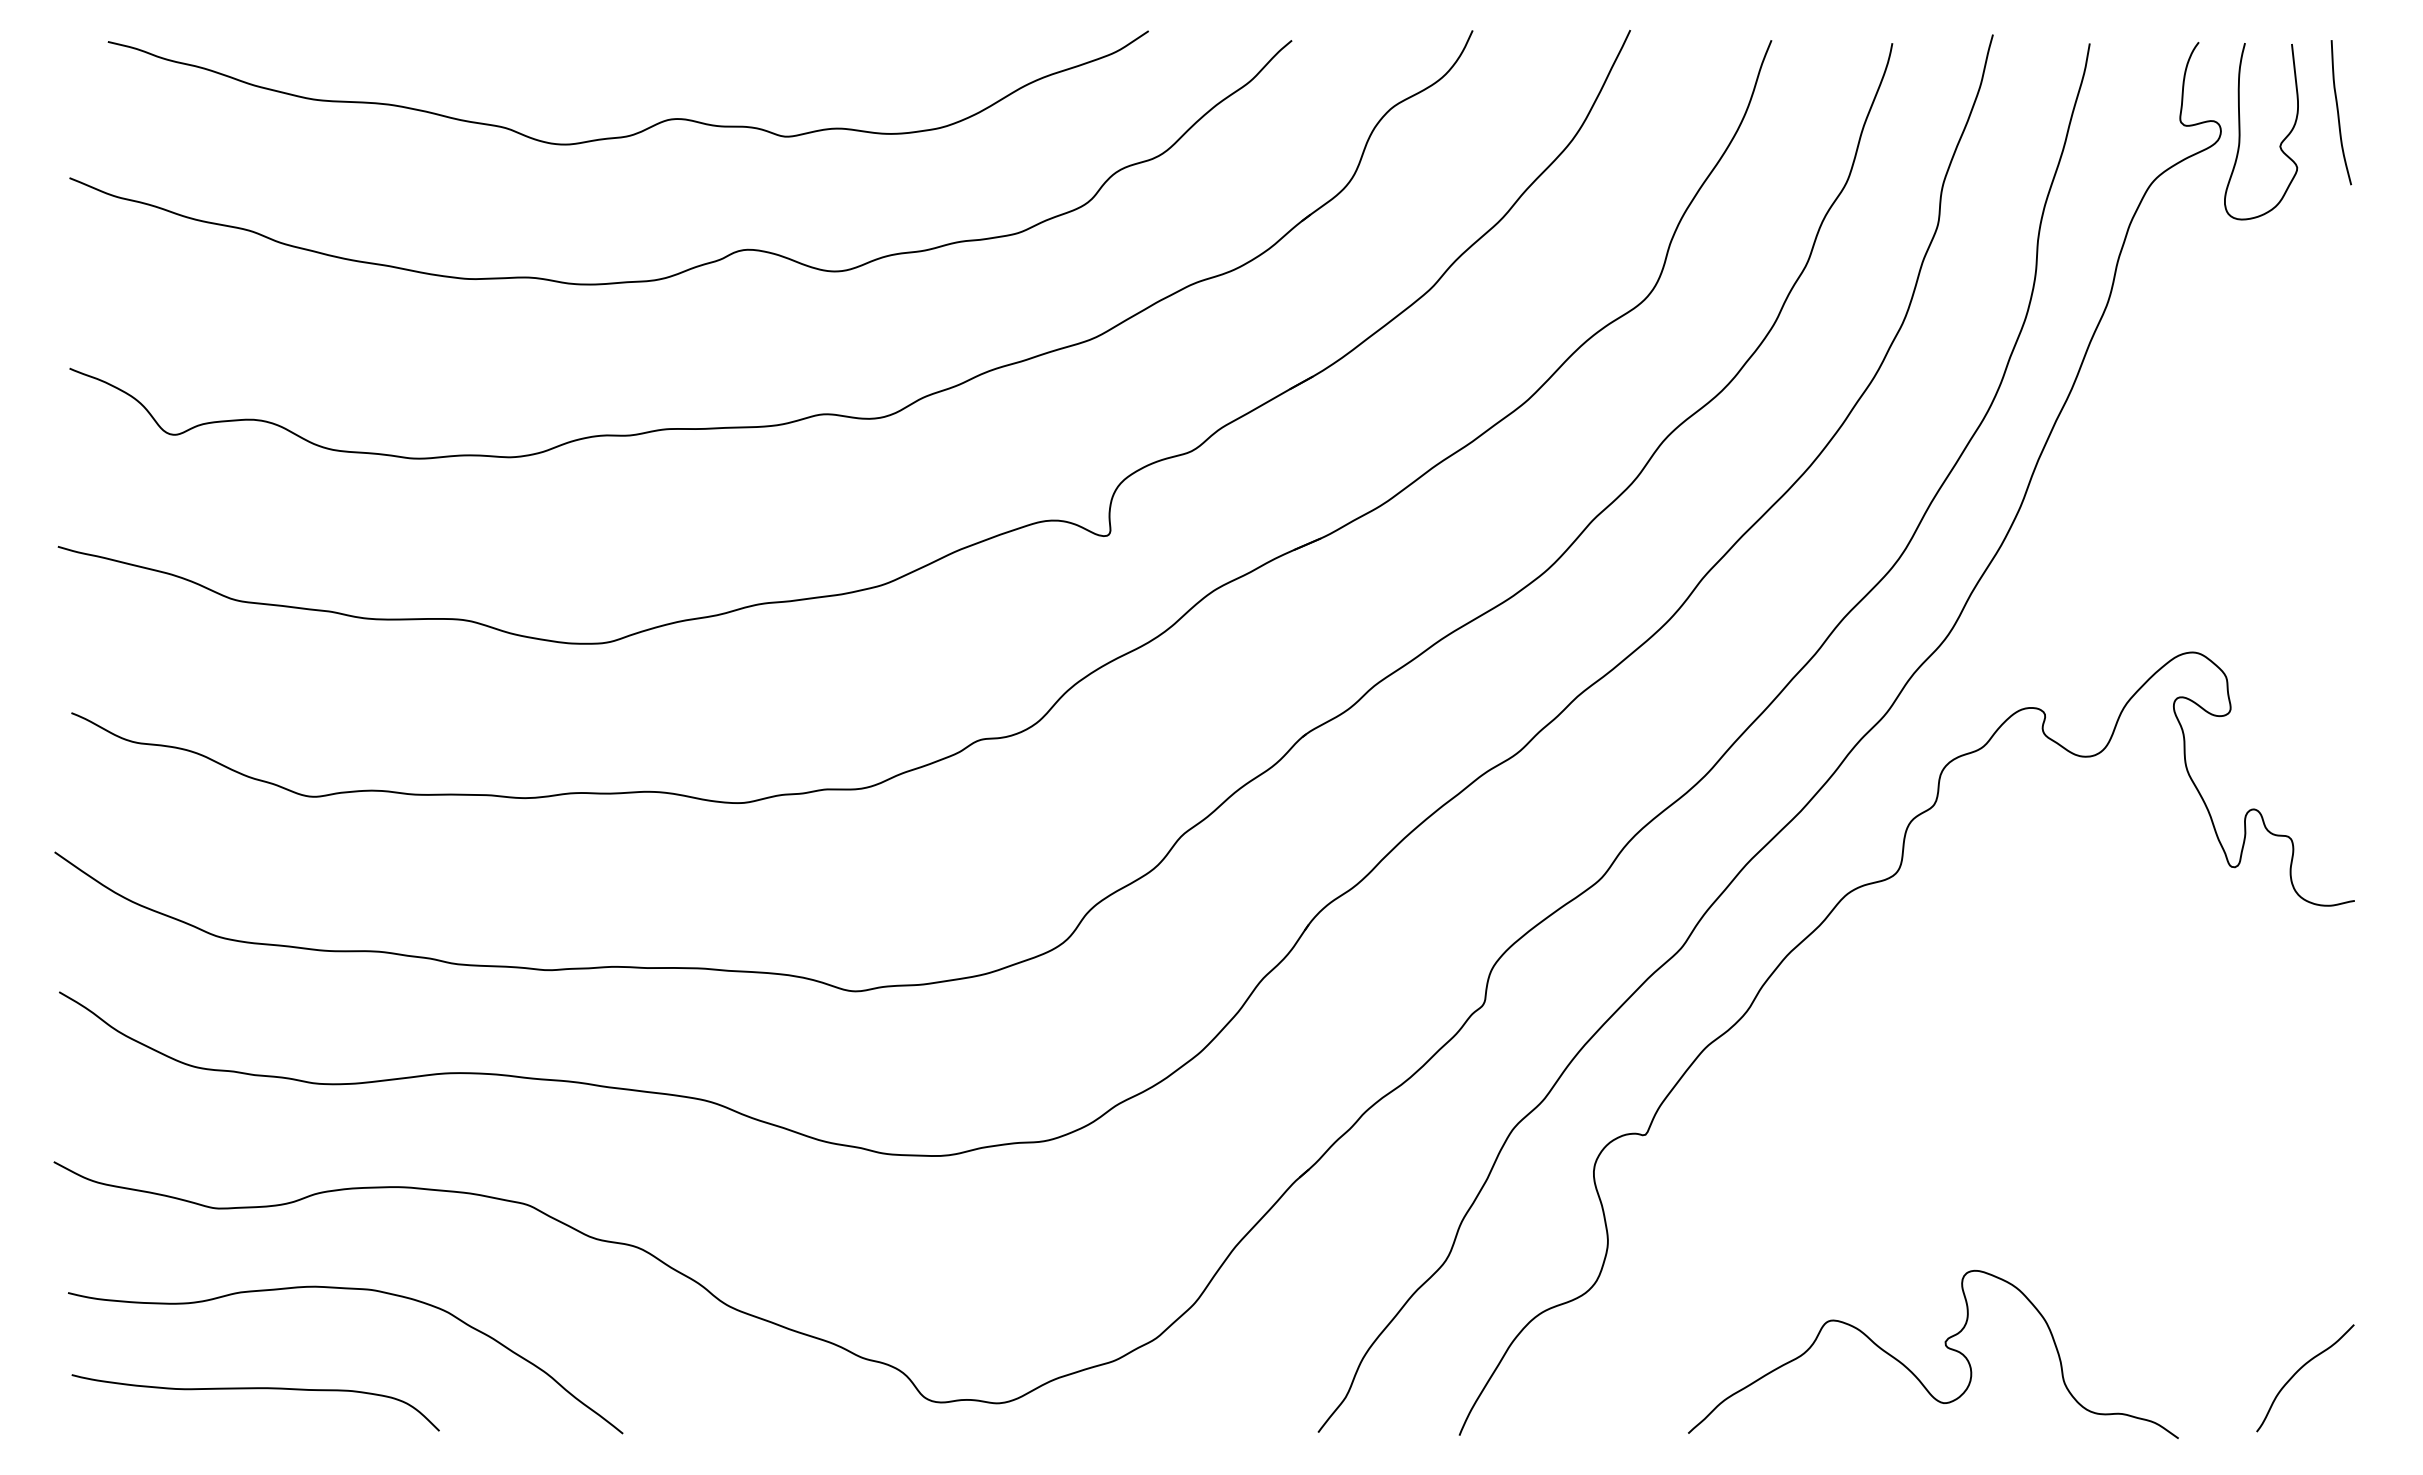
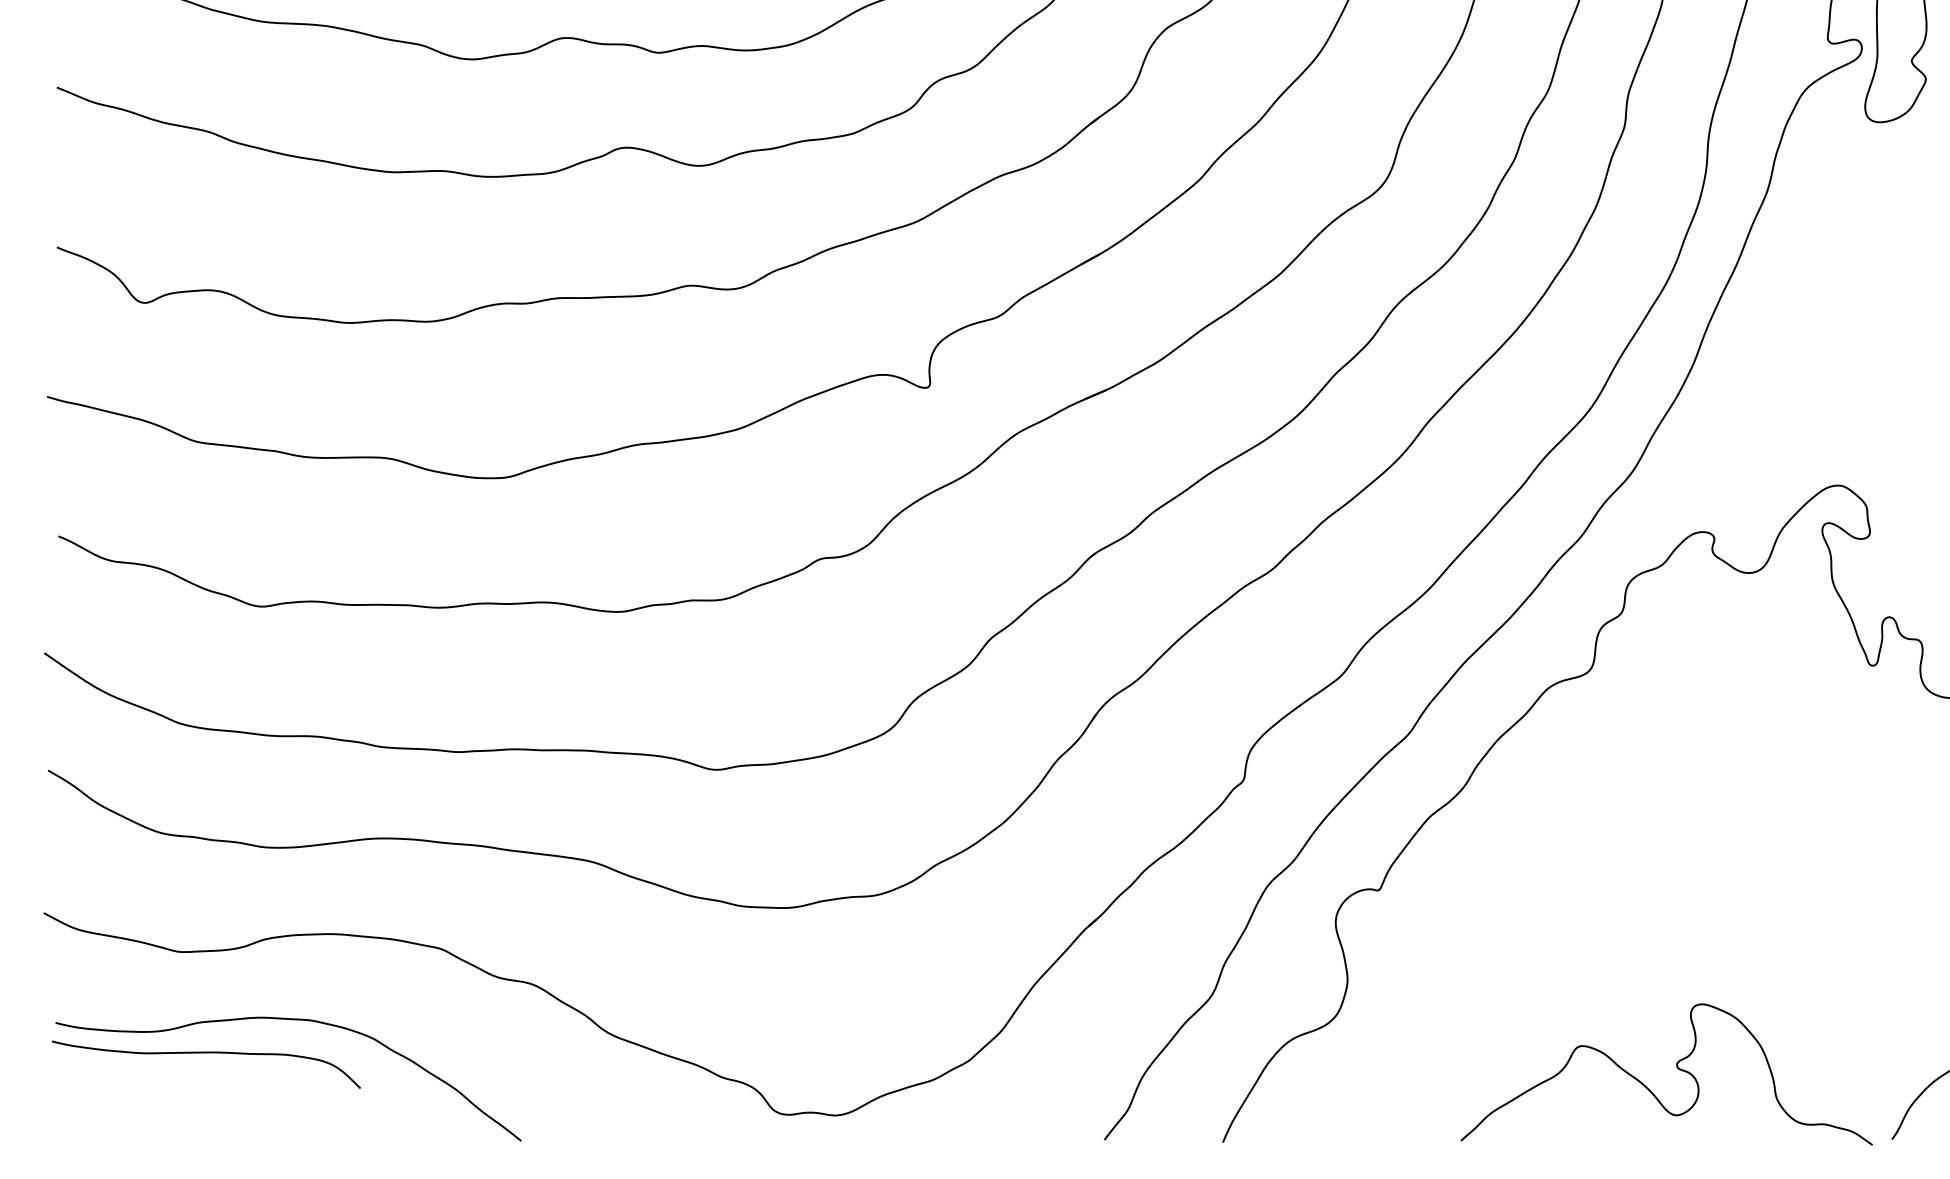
curve: (1945, 1346) -> (1676, 1067), moved
curve: (255, 1389) -> (206, 1053), moved

